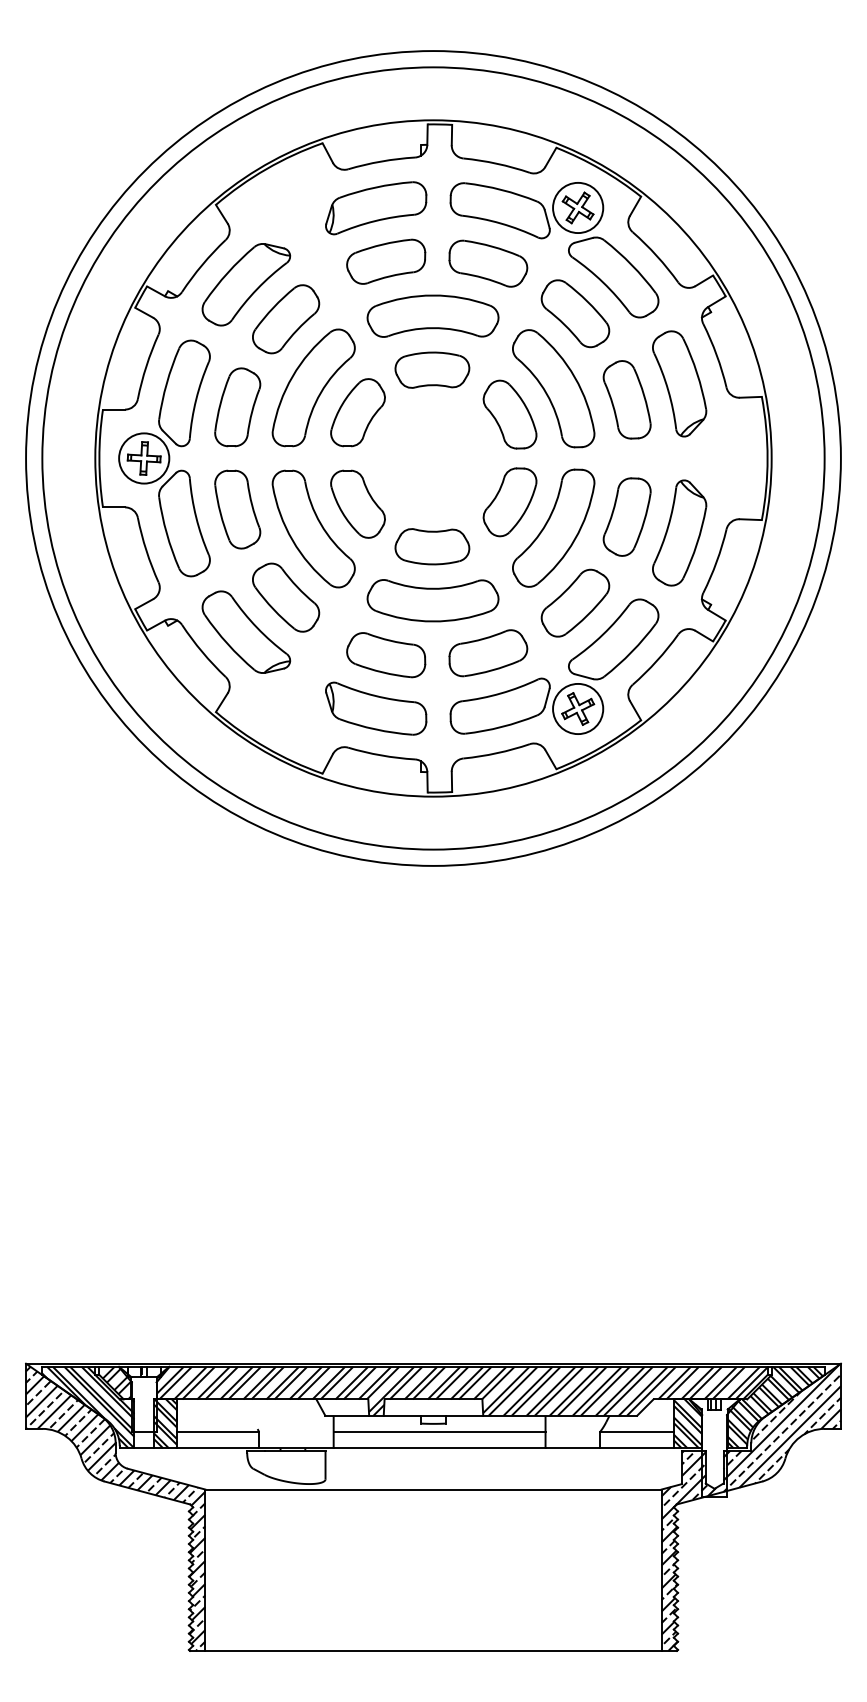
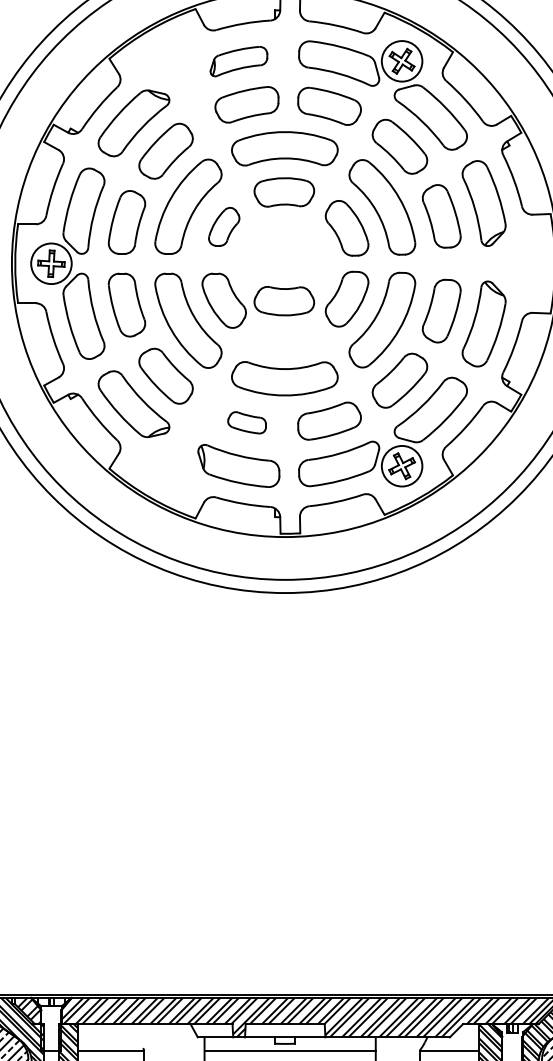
part: (376, 208) -> (239, 61), size x0.7
part: (357, 412) -> (223, 226), size x0.7
part: (432, 546) -> (284, 300), moved
part: (386, 655) -> (247, 422), size x0.6

